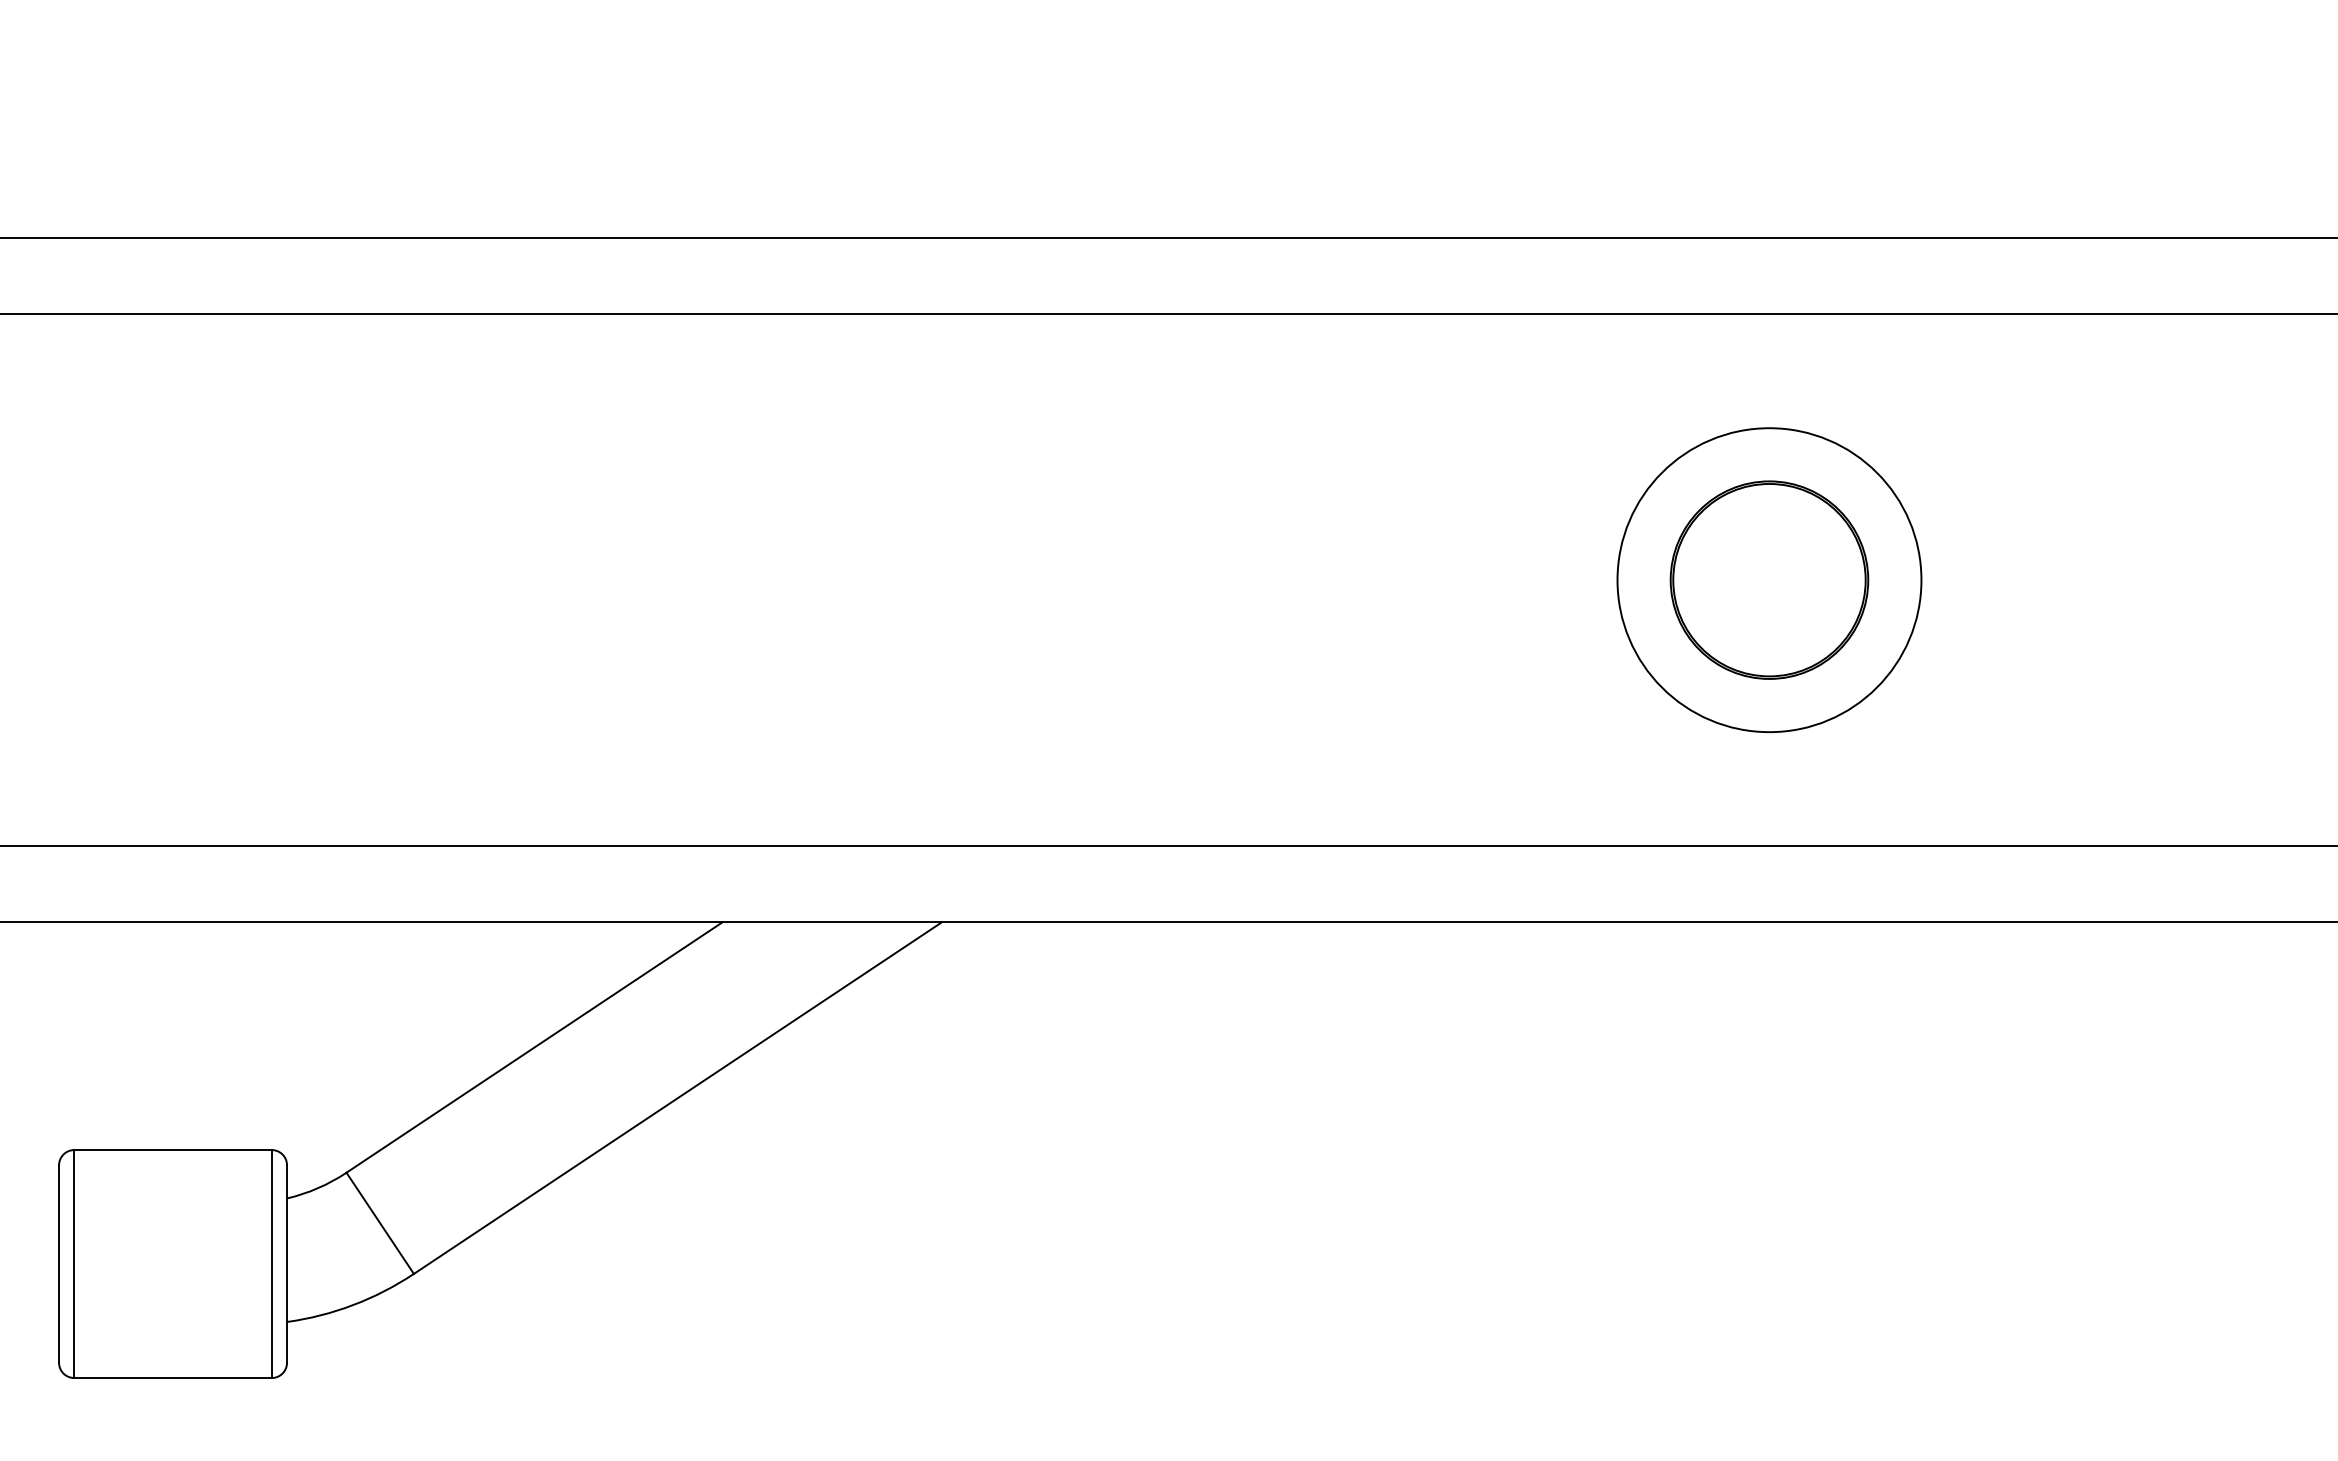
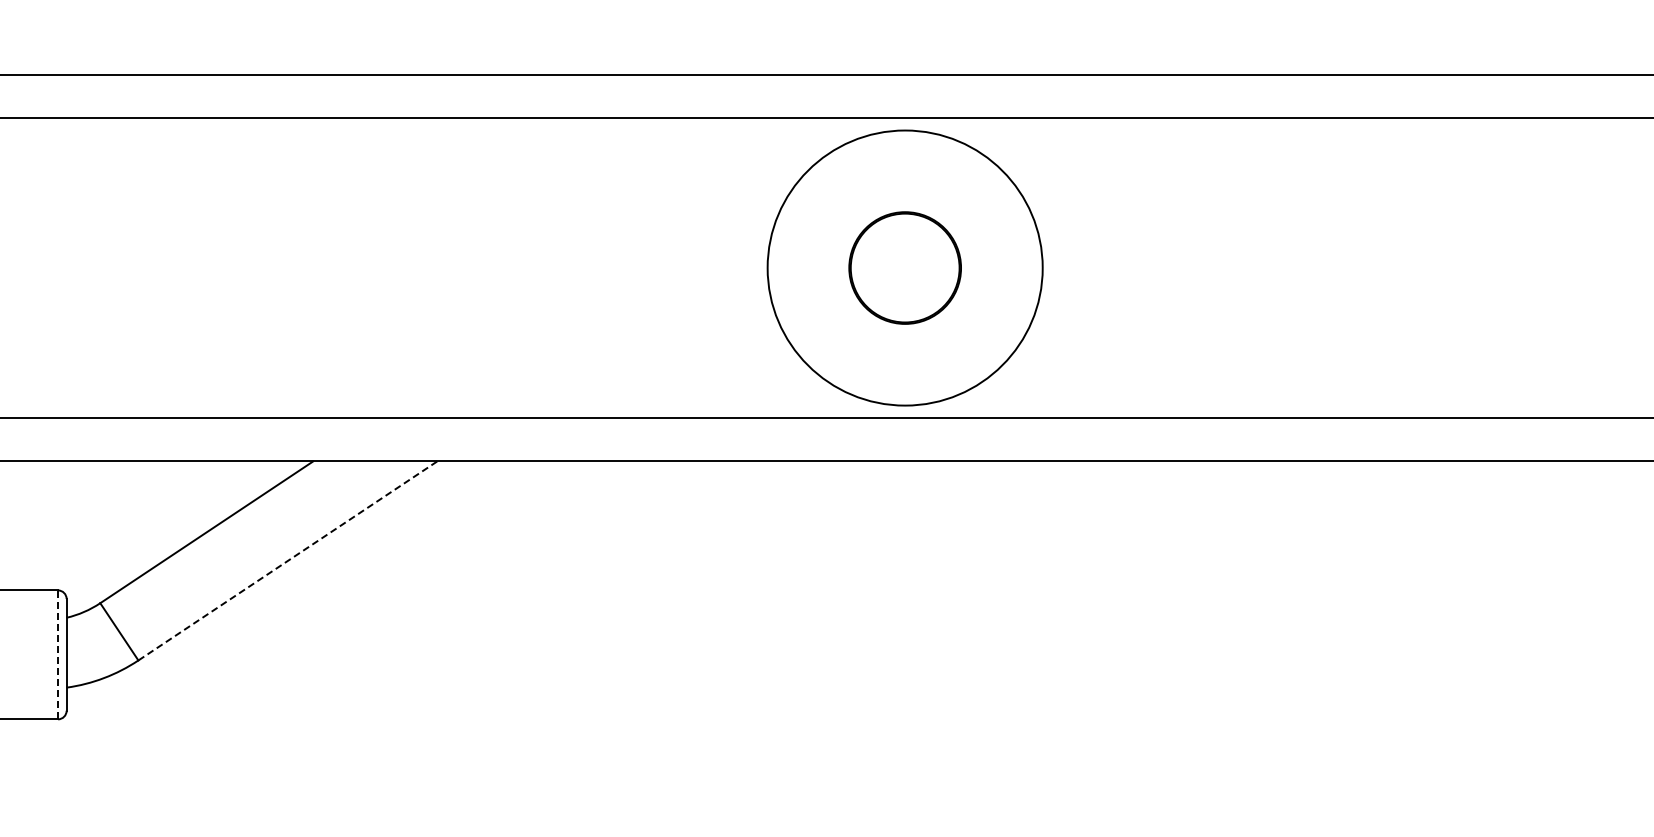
circle: (1770, 580) -> (905, 268), size x1.6
line: (677, 1097) -> (287, 560), solid -> dashed
line: (272, 1263) -> (58, 654), solid -> dashed

